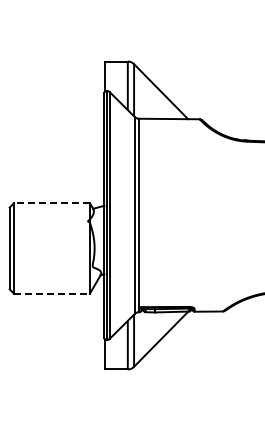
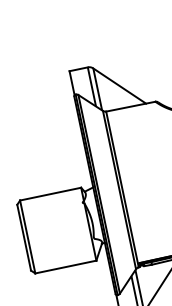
line: (52, 203) -> (51, 194), dashed -> solid
line: (52, 293) -> (66, 266), dashed -> solid

